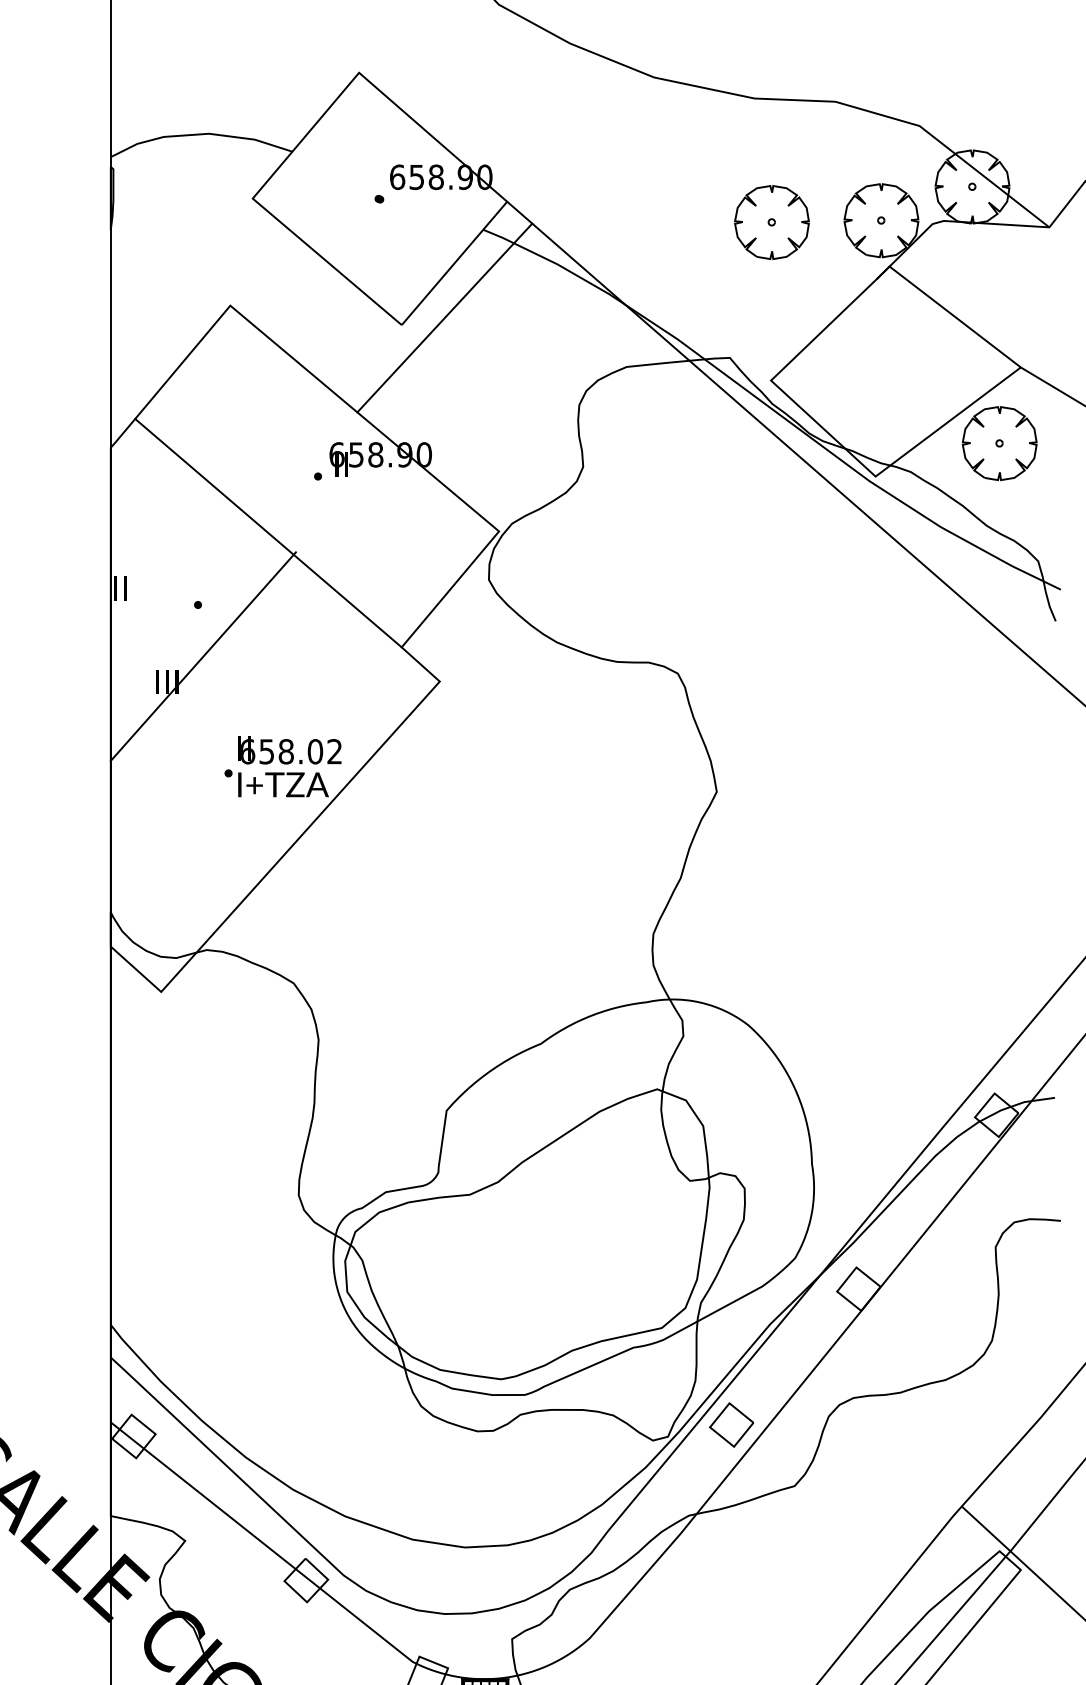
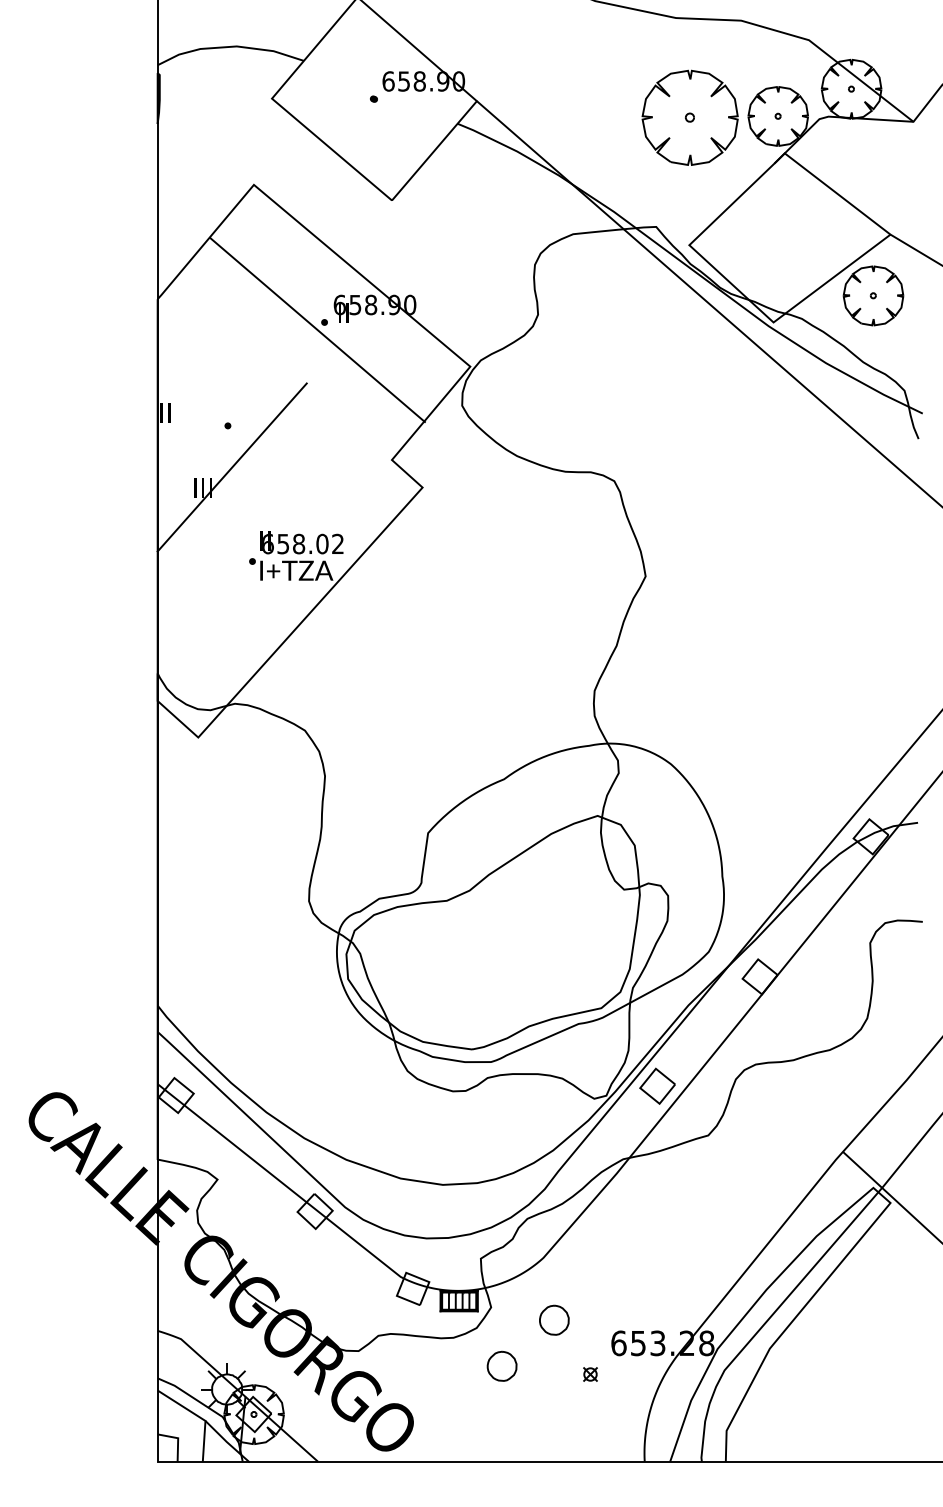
part: (771, 222) -> (689, 117), size x1.6
line: (444, 317) -> (426, 194), removed
line: (268, 533) -> (317, 330), moved

